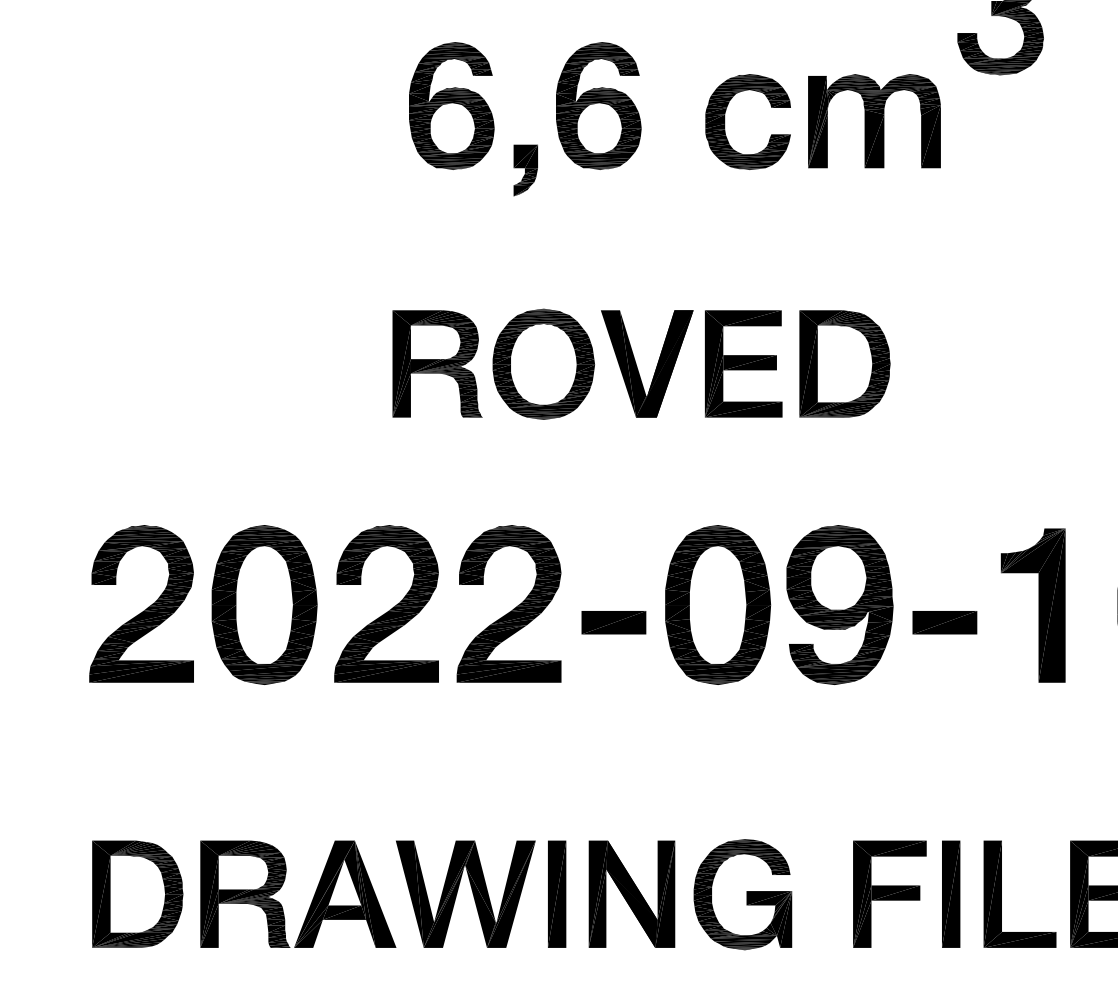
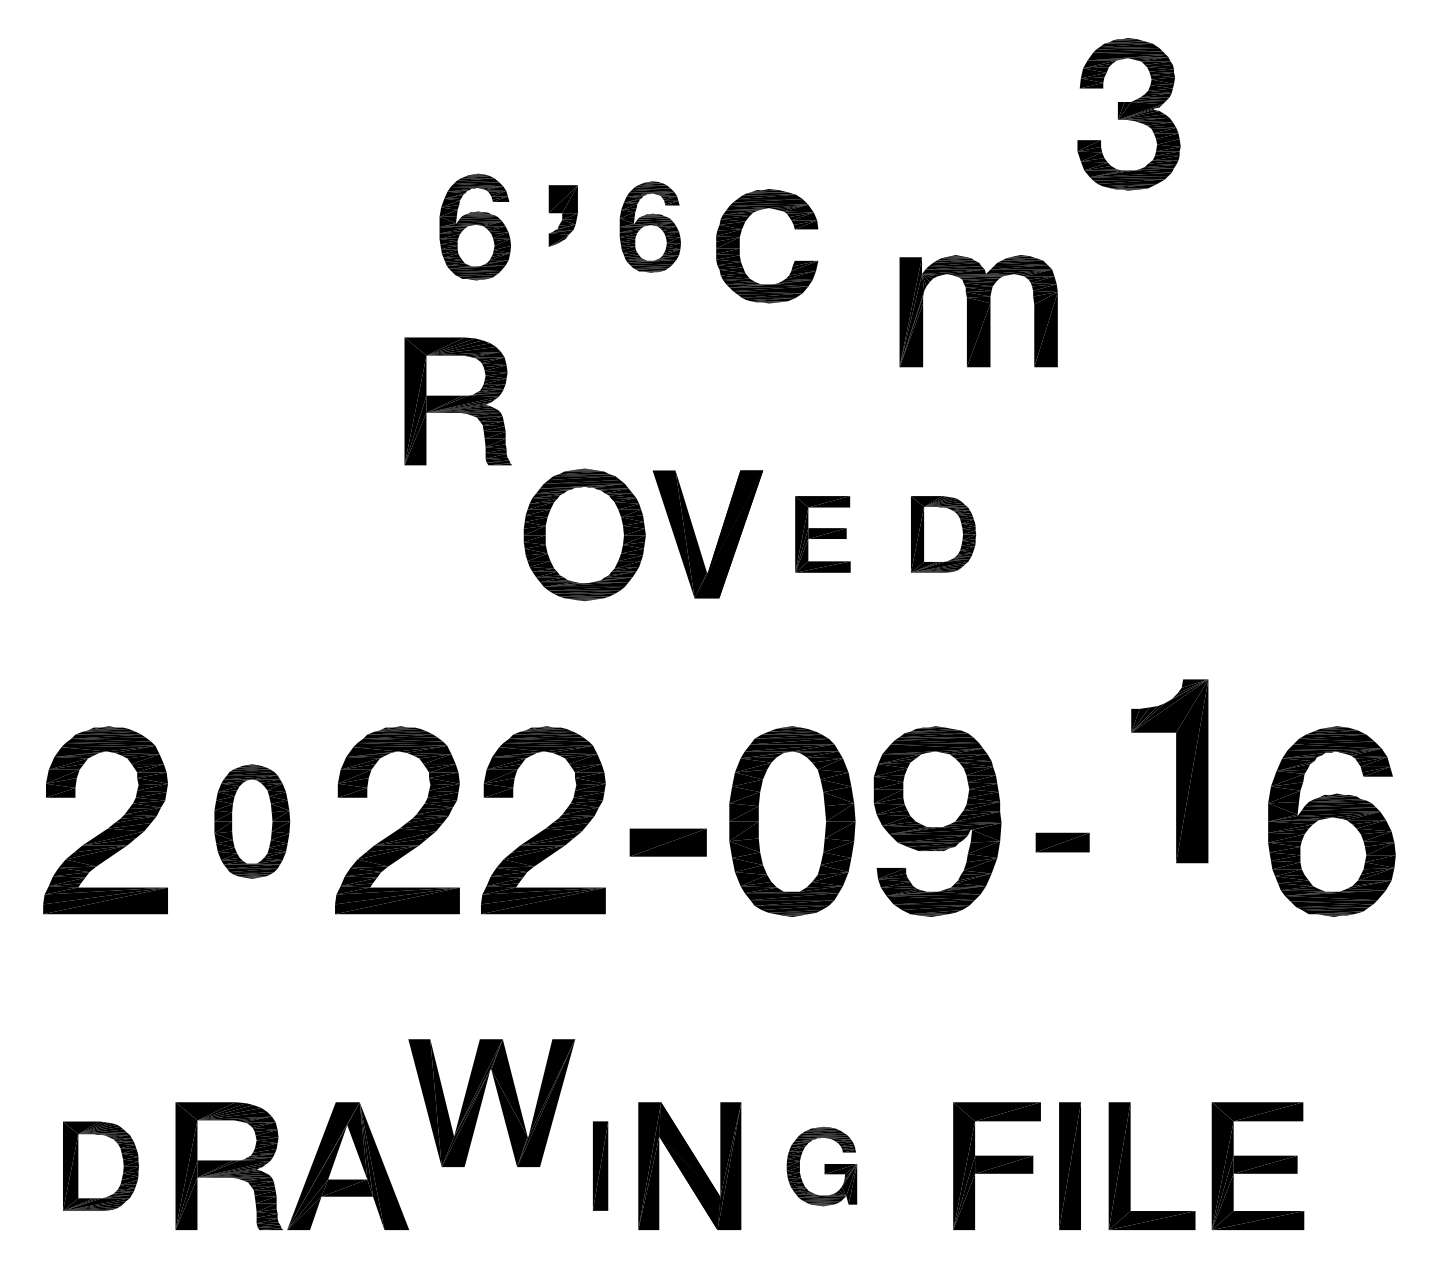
part: (452, 105) -> (475, 226), size x0.7
part: (599, 105) -> (650, 226), size x0.6
part: (874, 121) -> (978, 311), moved
part: (724, 122) -> (739, 246), moved
part: (525, 170) -> (562, 215), moved
part: (437, 364) -> (457, 401), moved
part: (743, 364) -> (822, 534), size x0.6
part: (844, 364) -> (943, 534), size x0.6
part: (264, 604) -> (252, 821), size x0.6
part: (1038, 605) -> (1176, 771), moved
part: (944, 622) -> (1062, 842), size x0.7
part: (472, 892) -> (499, 1101), moved
part: (557, 893) -> (600, 1165), size x0.7
part: (137, 894) -> (100, 1166), size x0.7
part: (742, 894) -> (821, 1166), size x0.6

